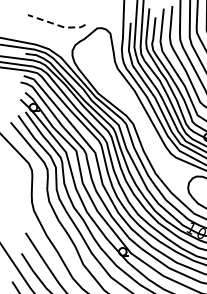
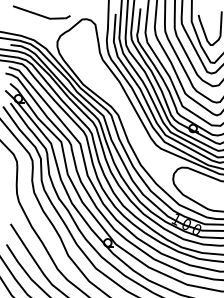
line: (57, 25) -> (42, 16), dashed -> solid

